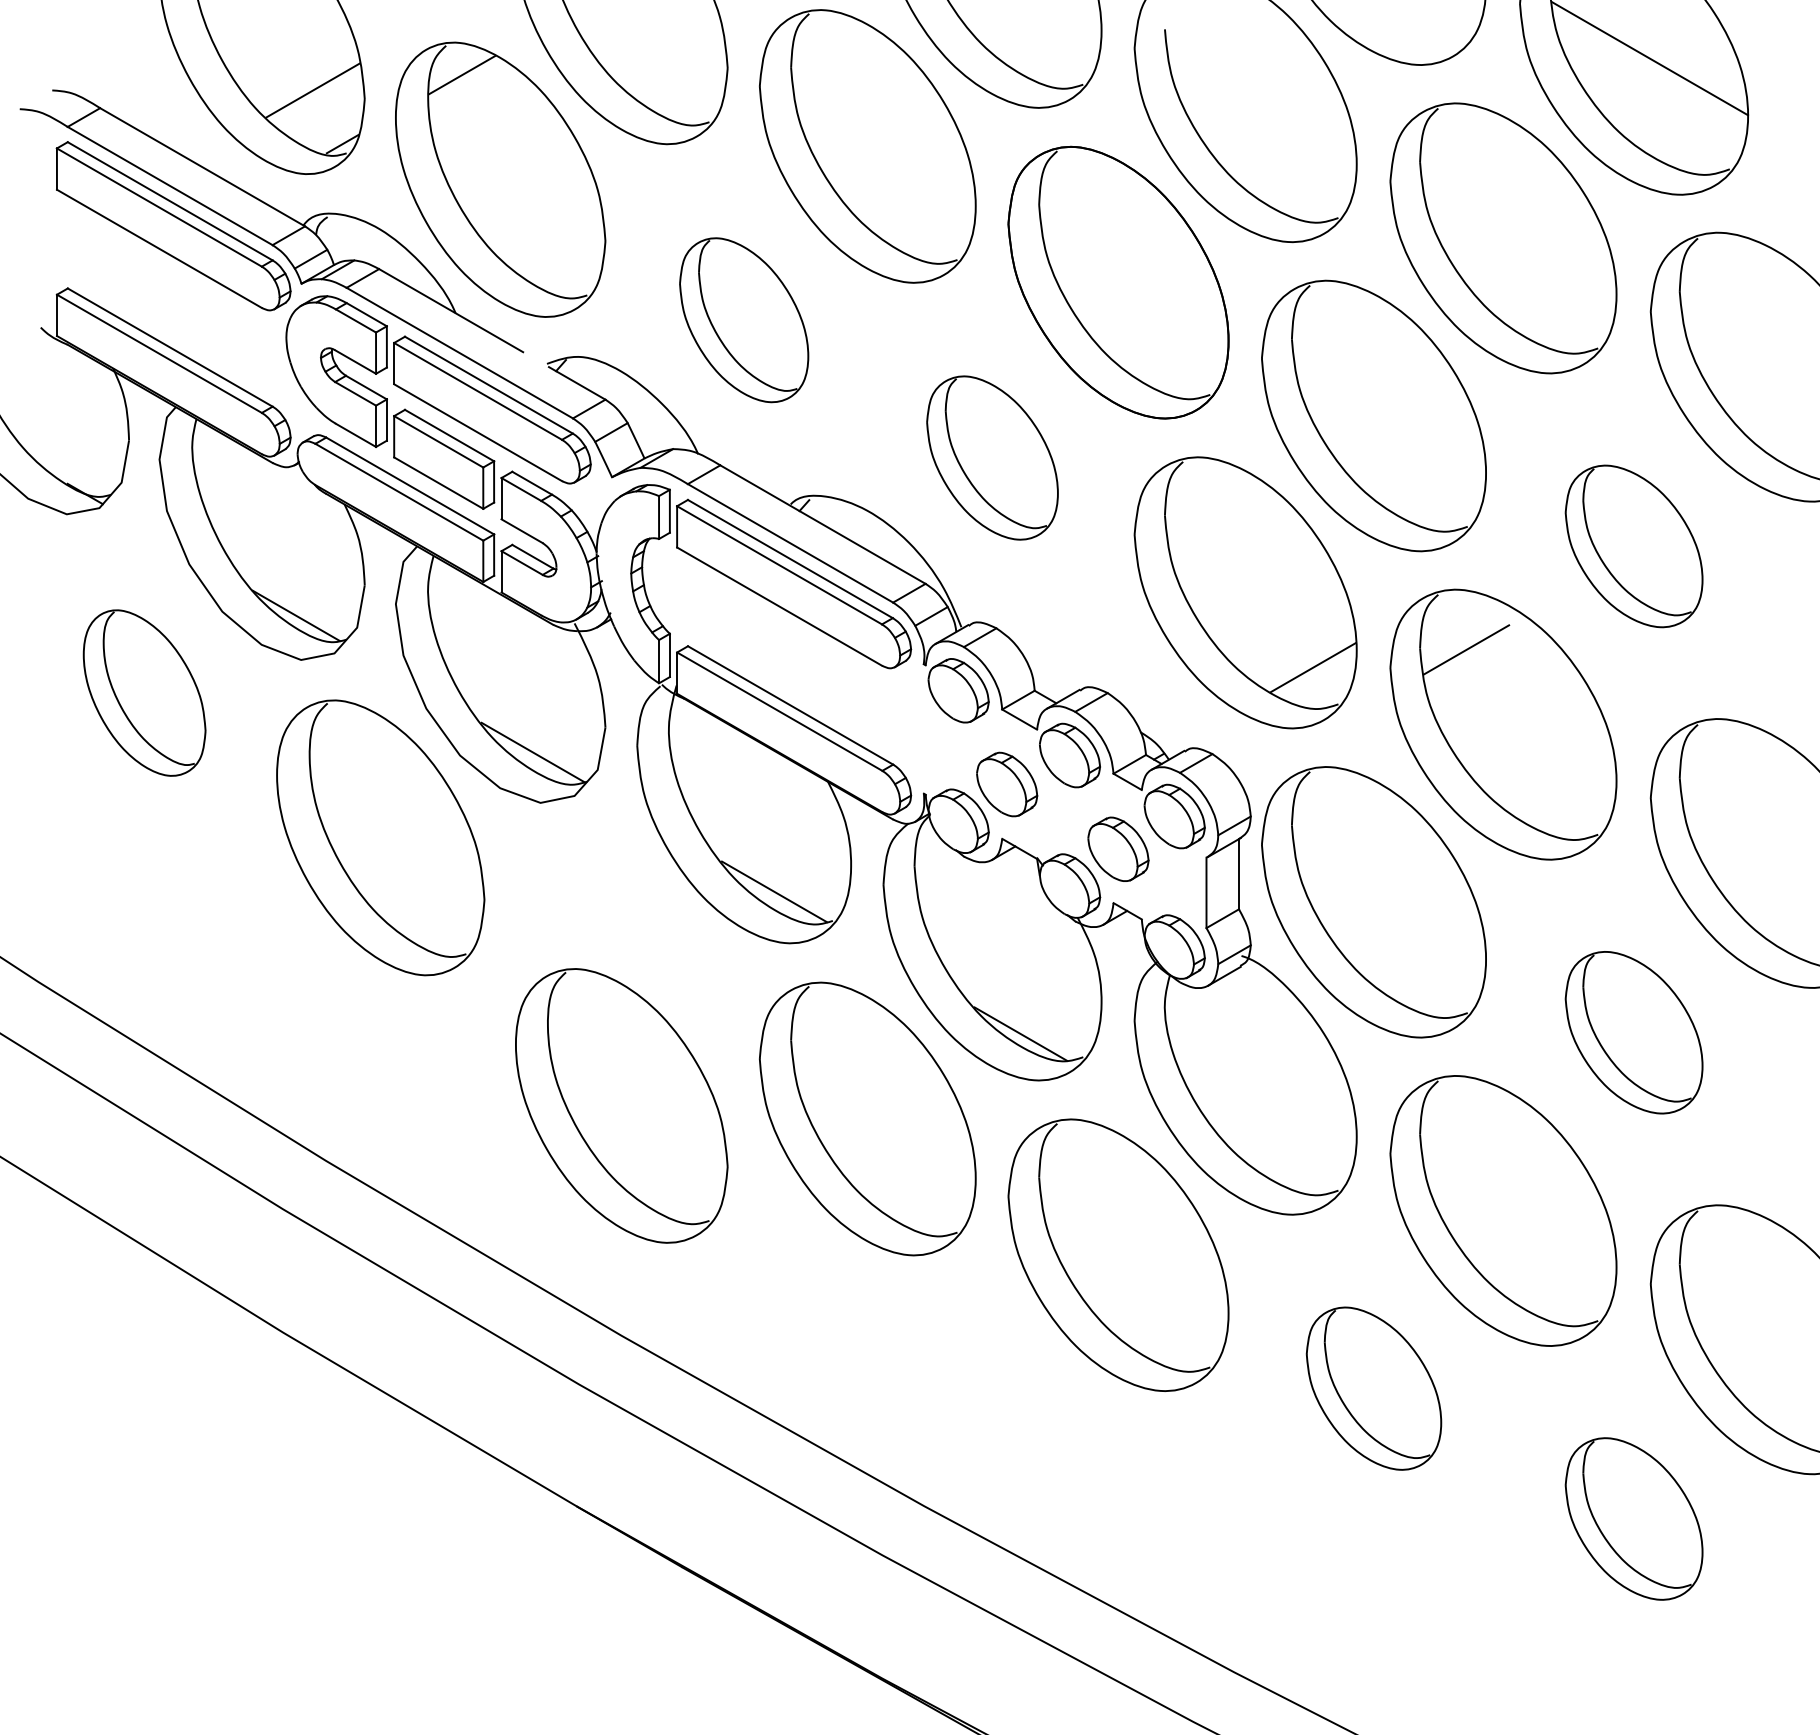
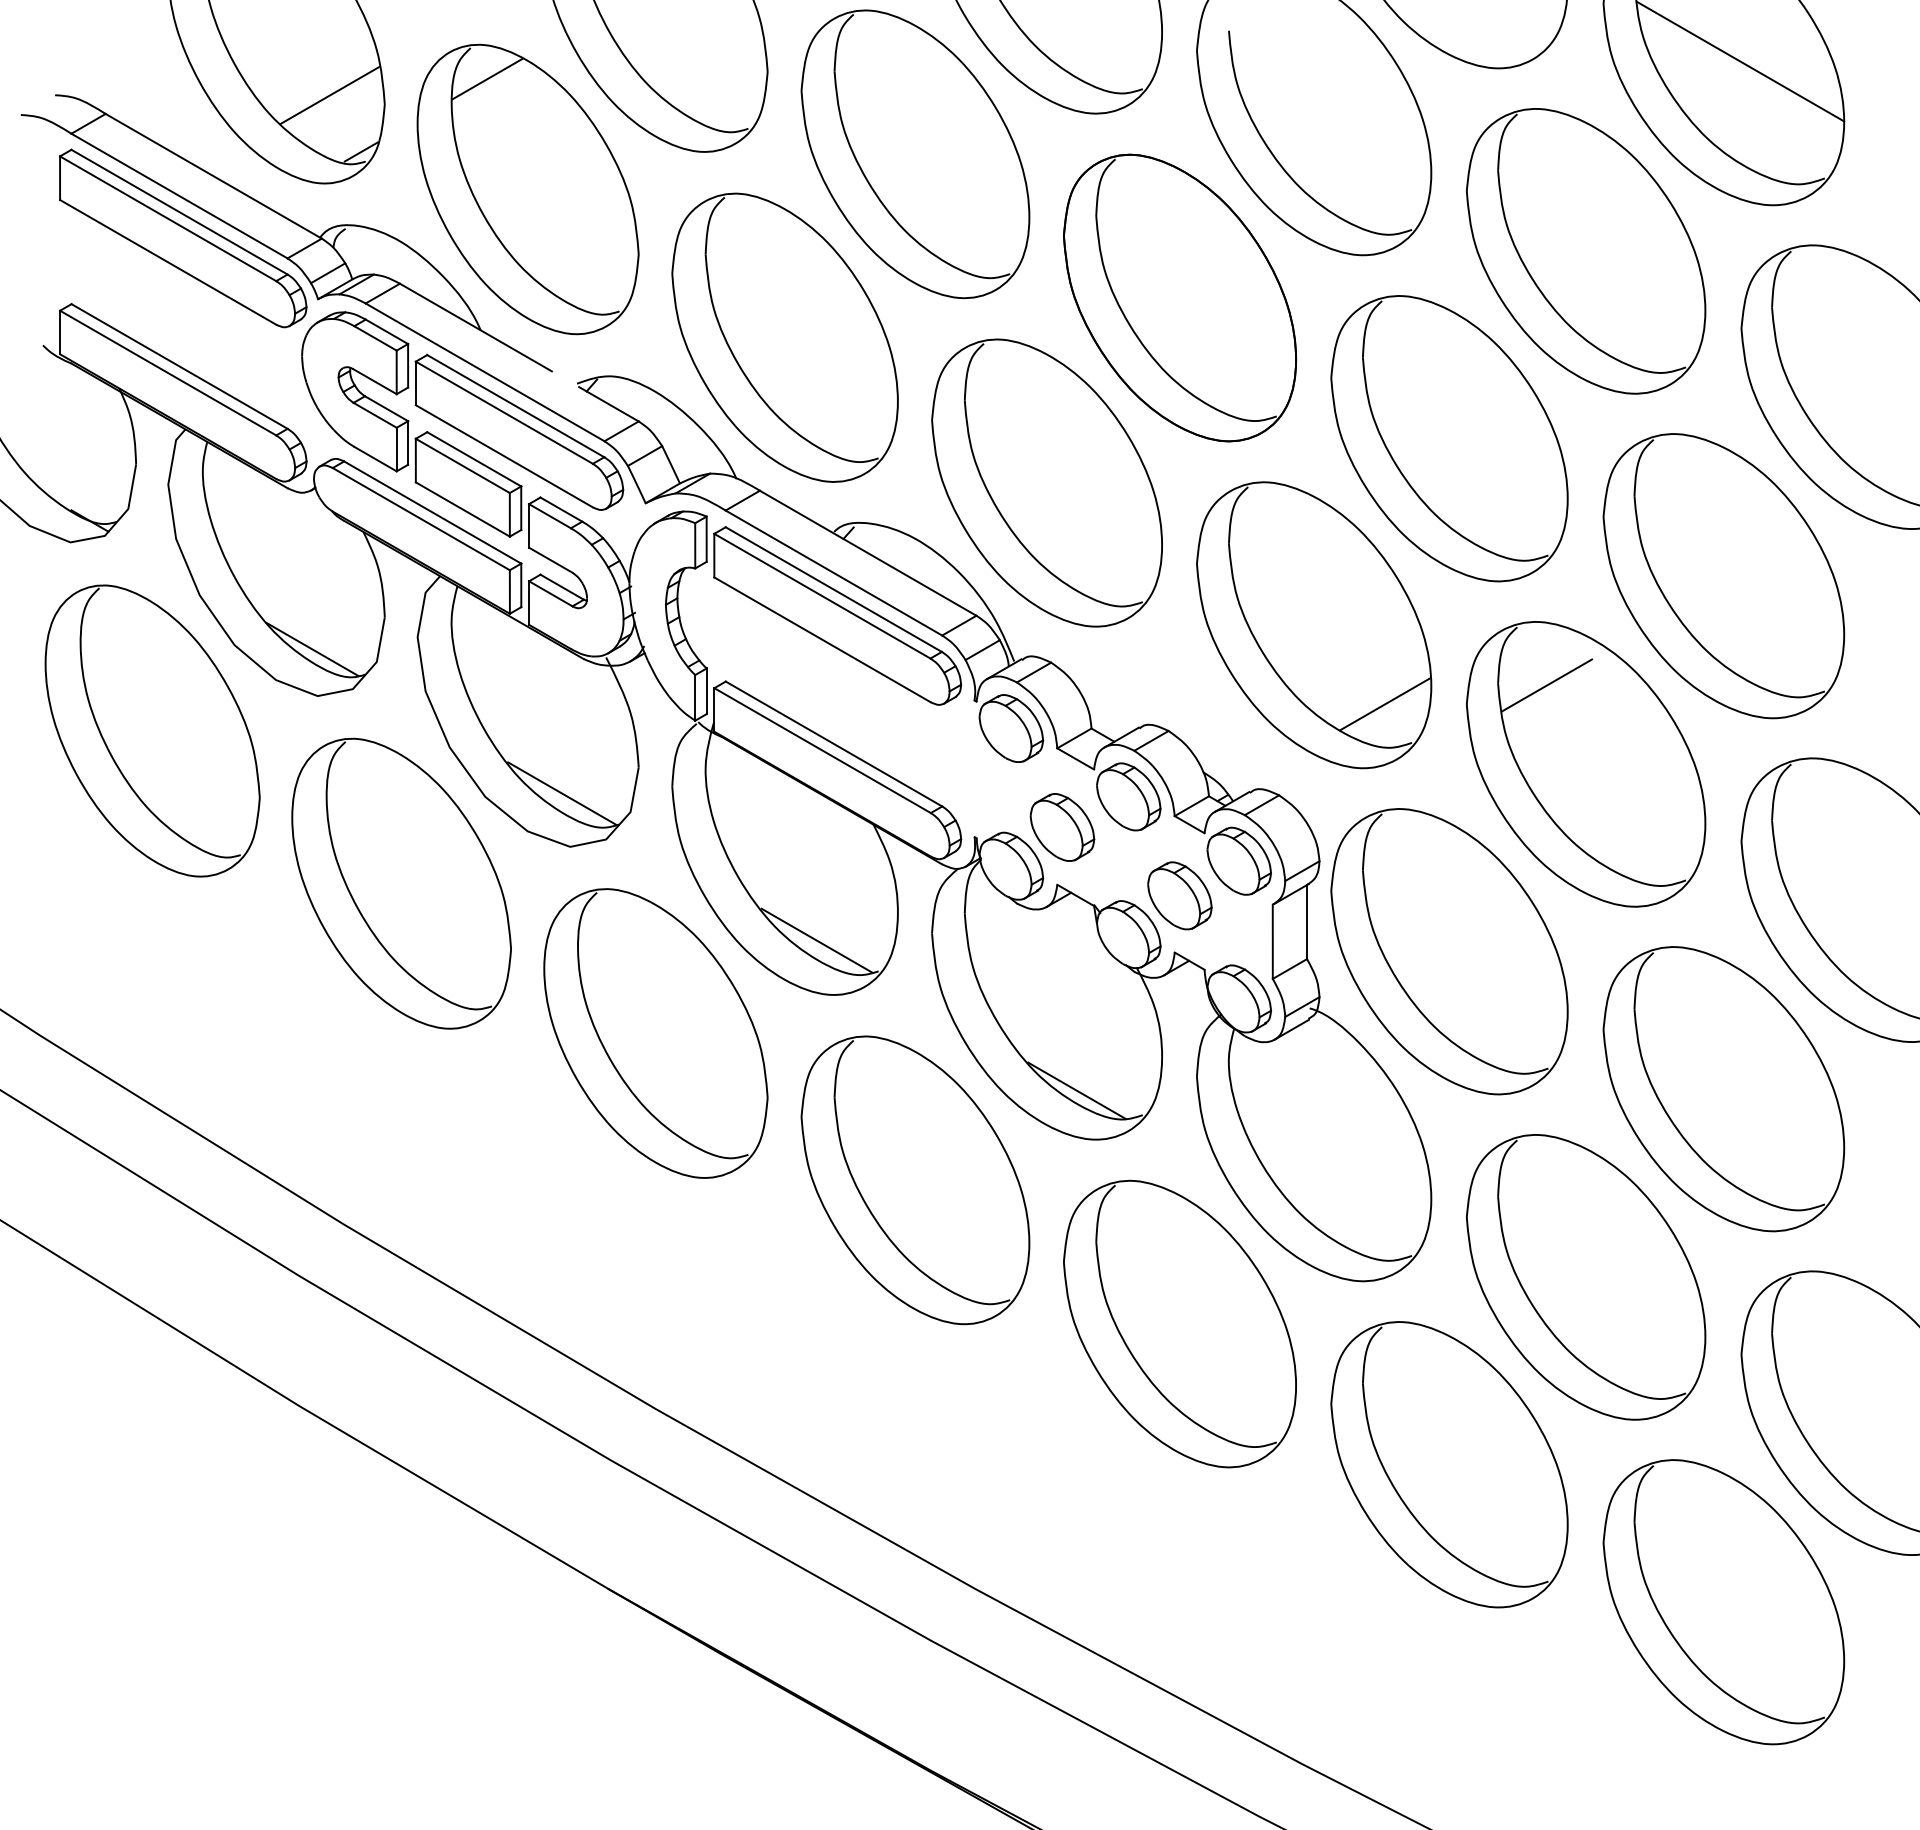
part: (743, 320) -> (784, 337), size x1.67
part: (991, 457) -> (1046, 482), size x1.67
part: (1633, 546) -> (1723, 576), size x1.67
part: (144, 692) -> (152, 730), size x1.67
part: (1633, 1032) -> (1723, 1089), size x1.67
part: (621, 1105) -> (655, 1033), moved
part: (1373, 1388) -> (1449, 1464), size x1.67
part: (1633, 1519) -> (1723, 1602), size x1.67

